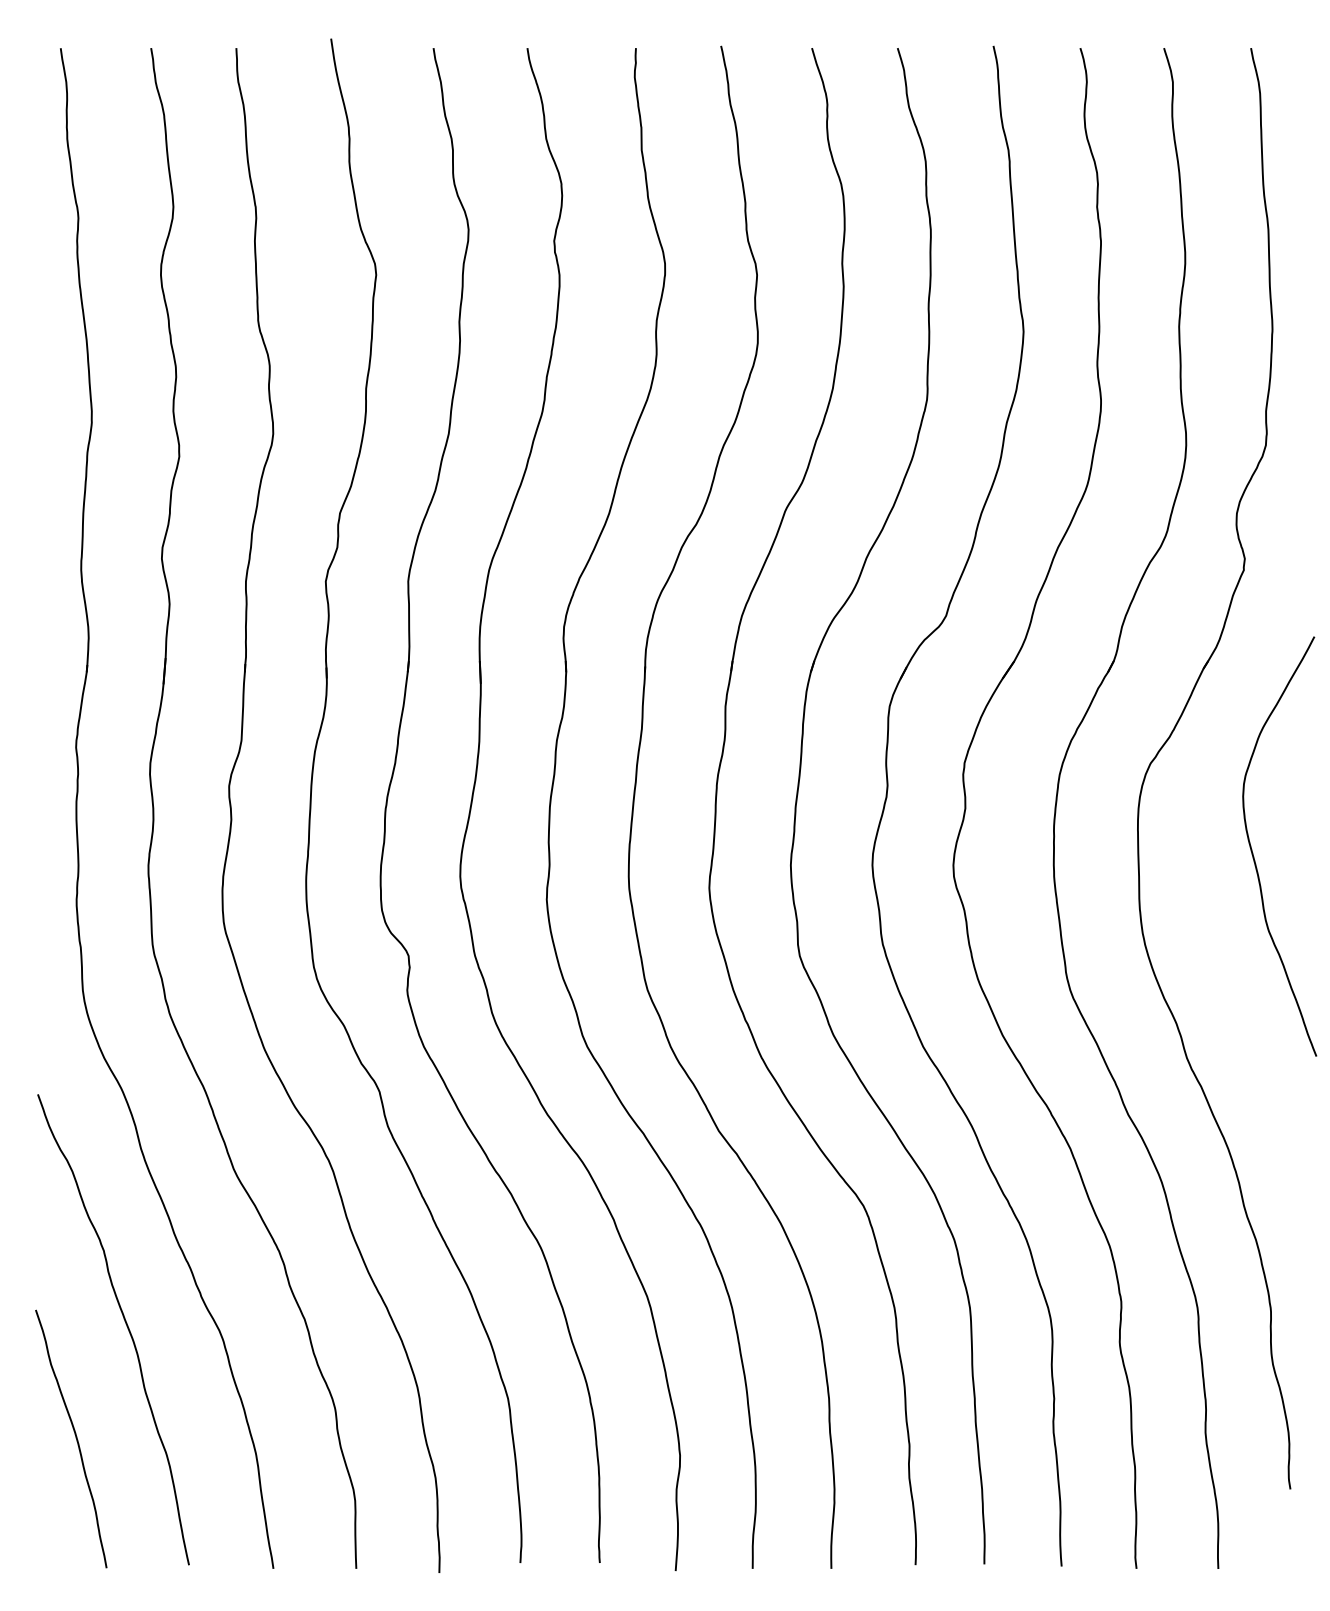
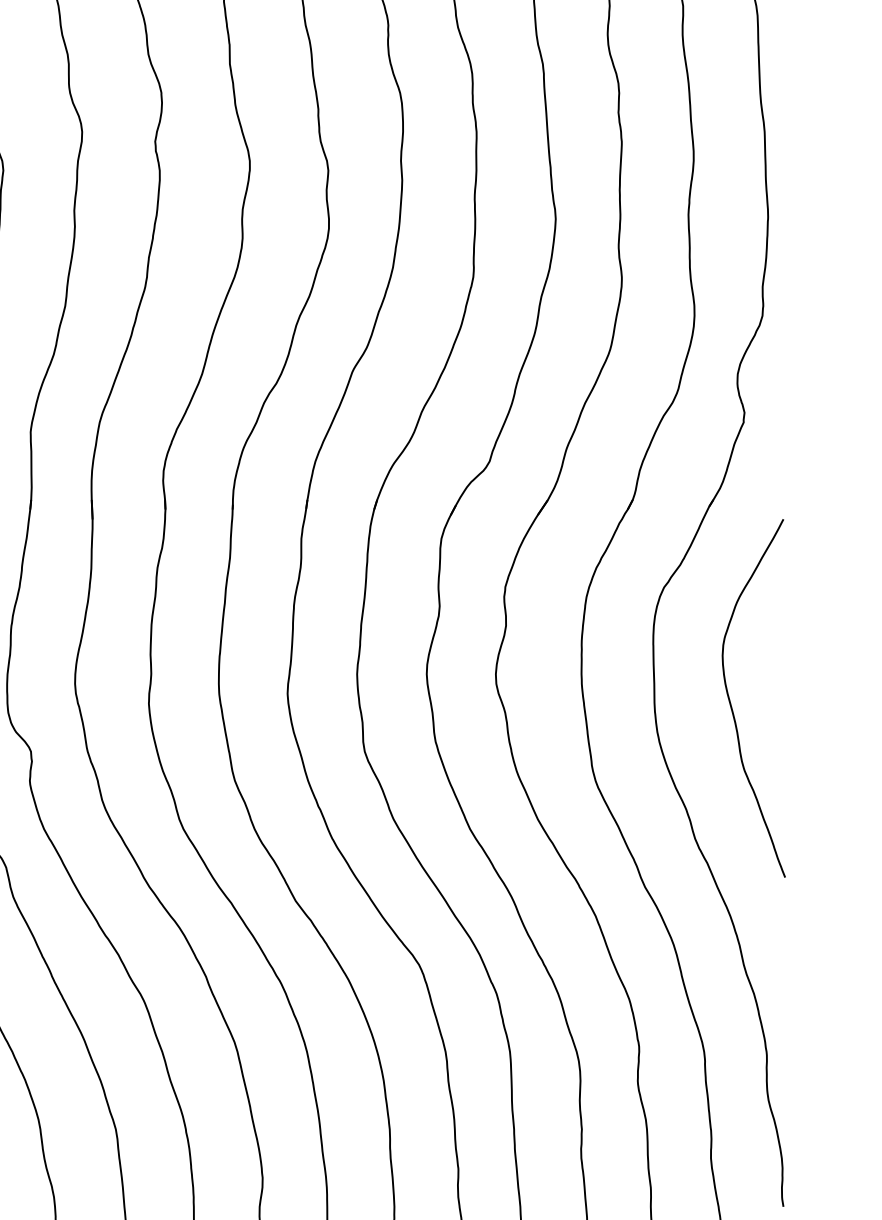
curve: (1253, 853) -> (731, 704), moved

